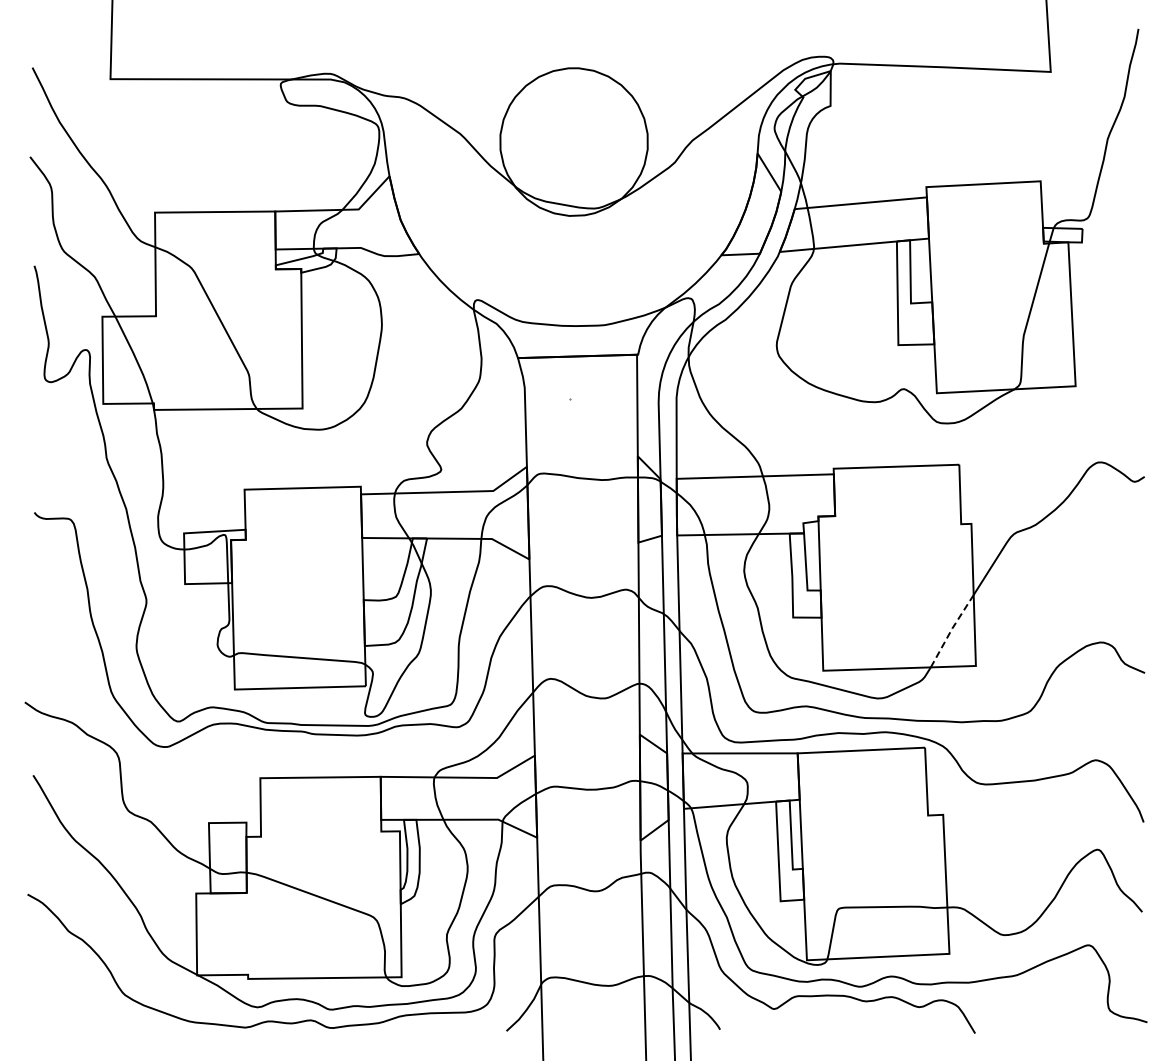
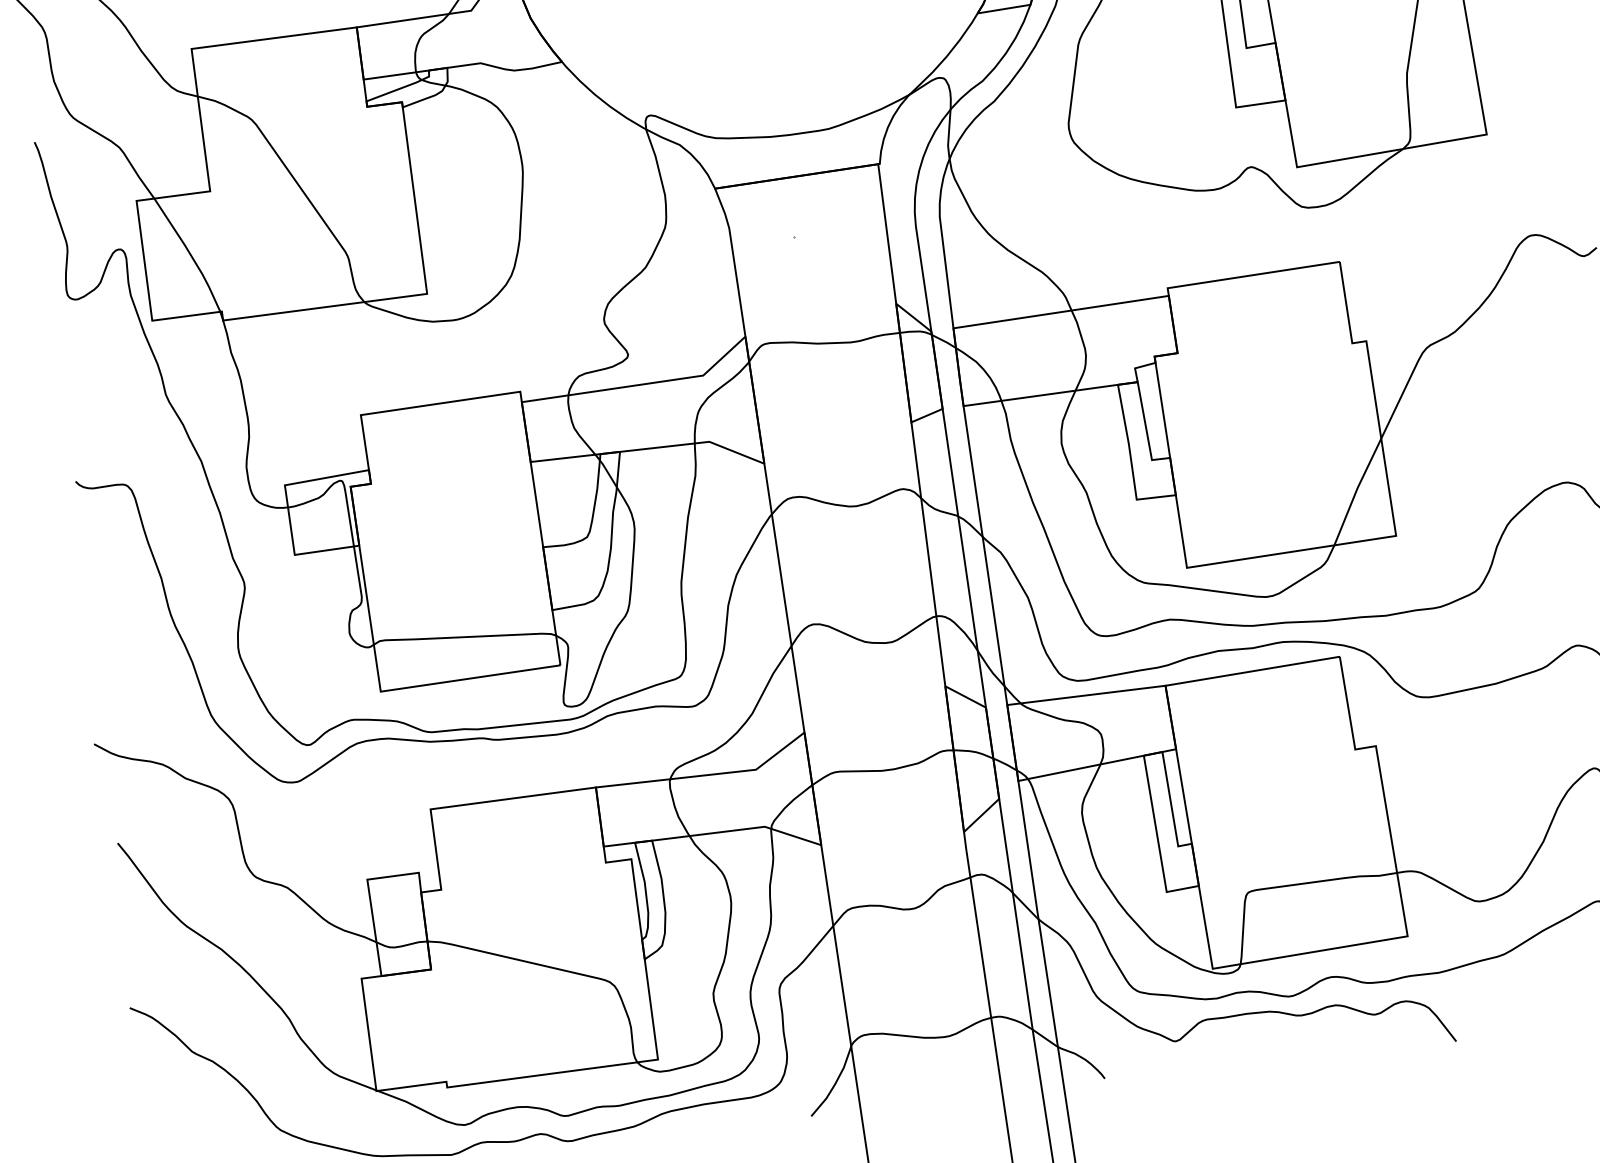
line: (951, 630) -> (1356, 491), dashed -> solid

